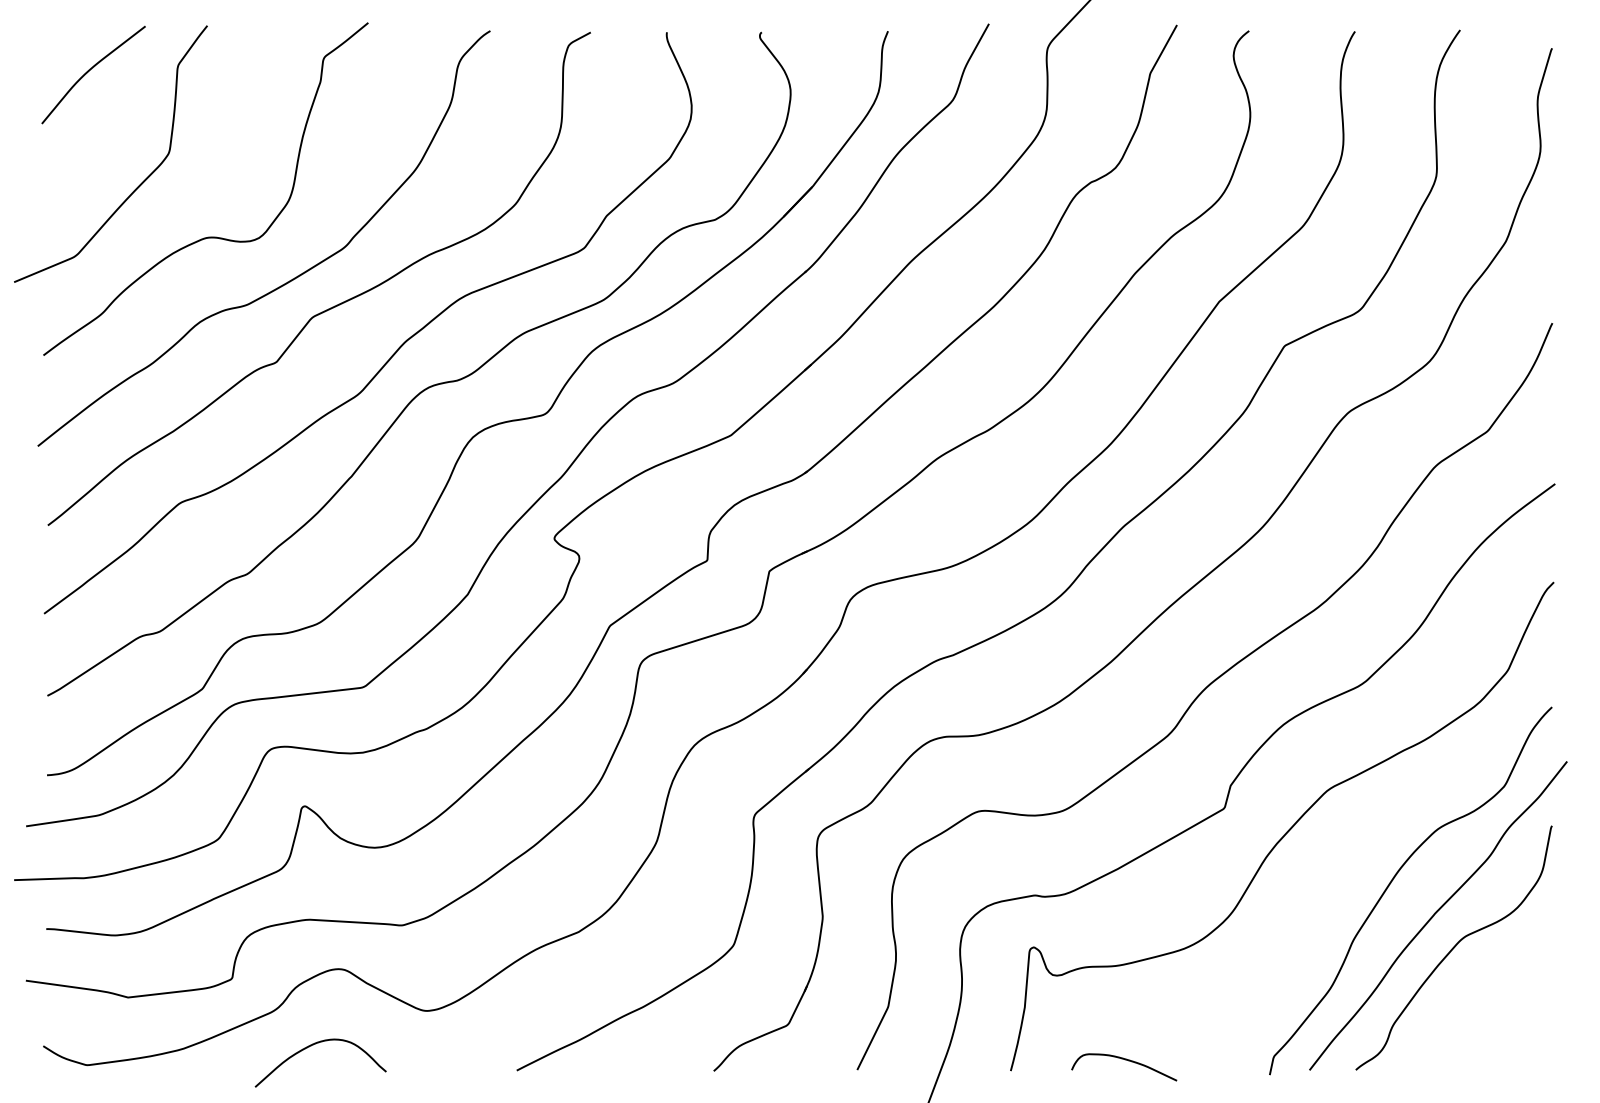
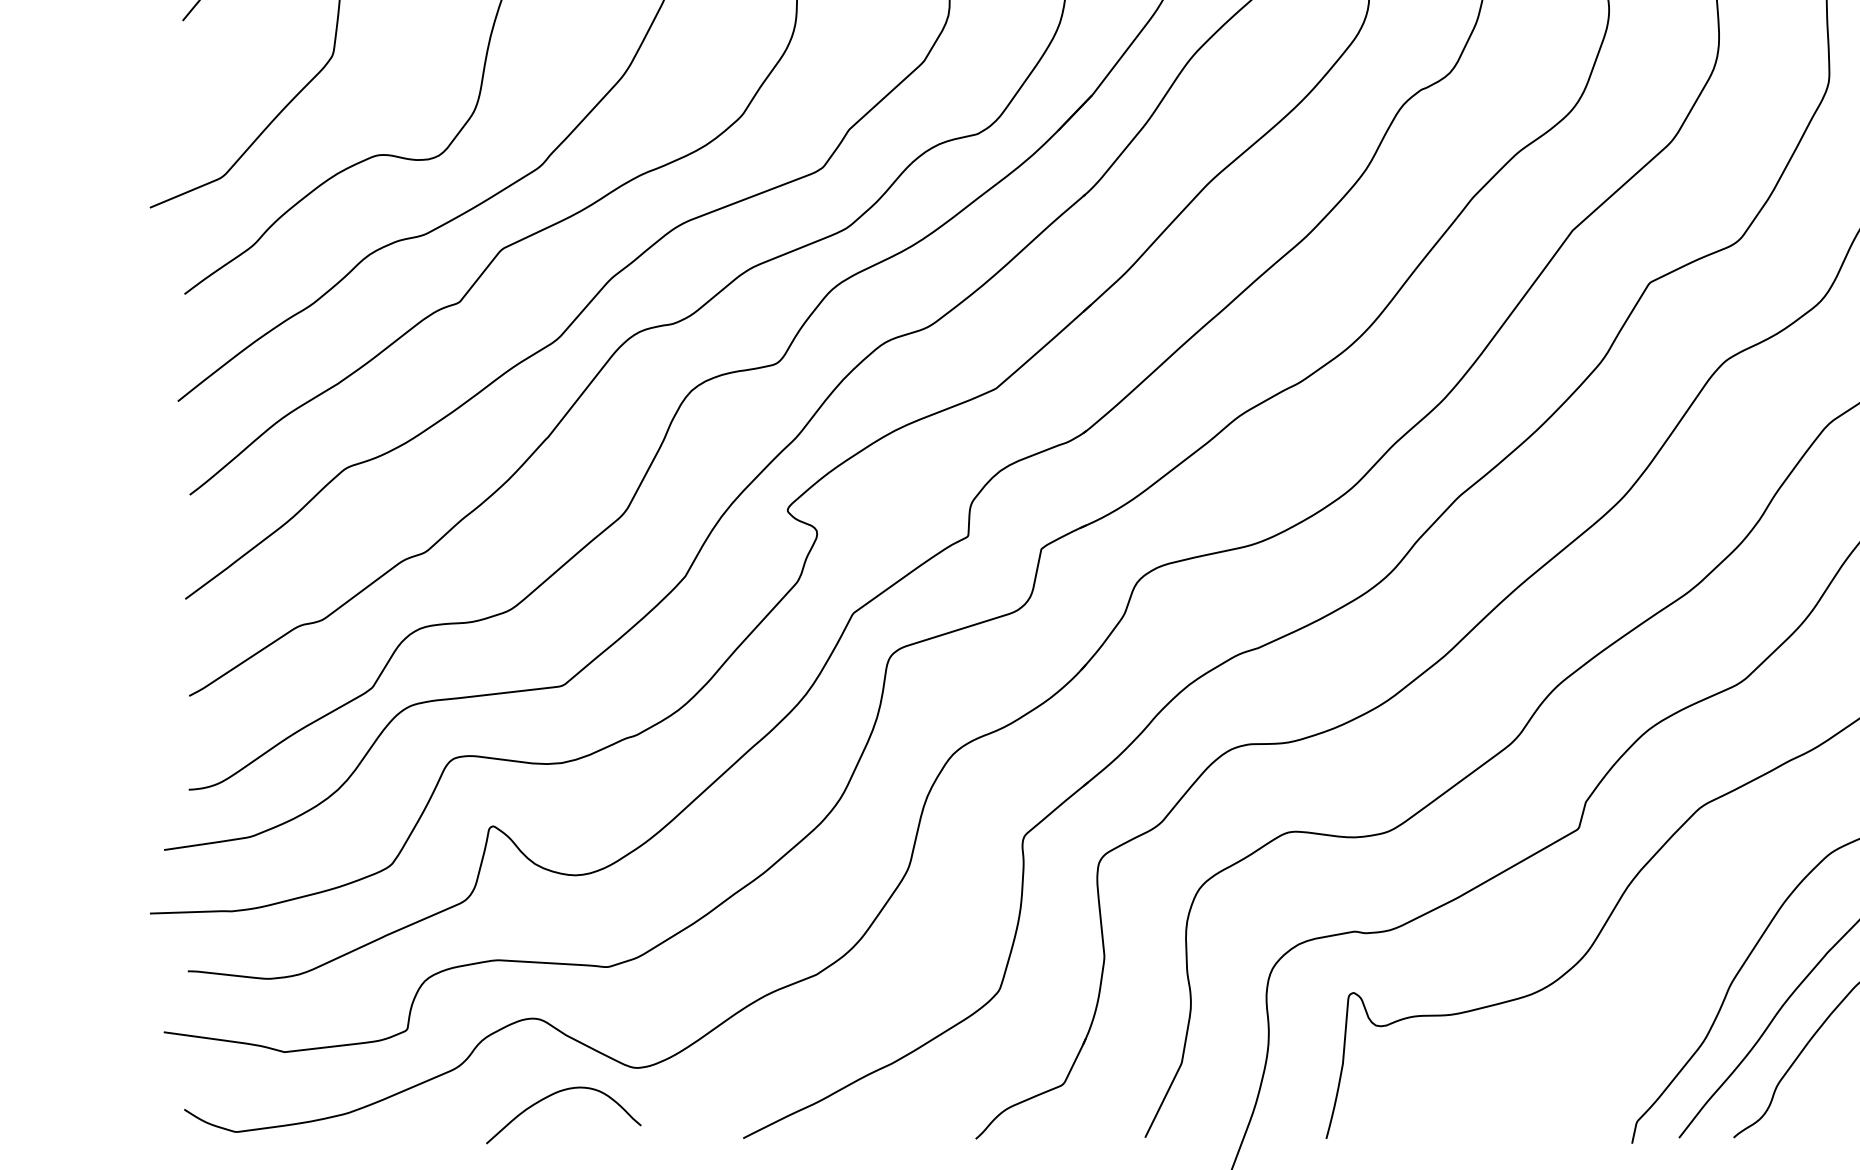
curve: (311, 1046) -> (552, 1095), moved
curve: (1125, 1060) -> (1461, 1126), removed

